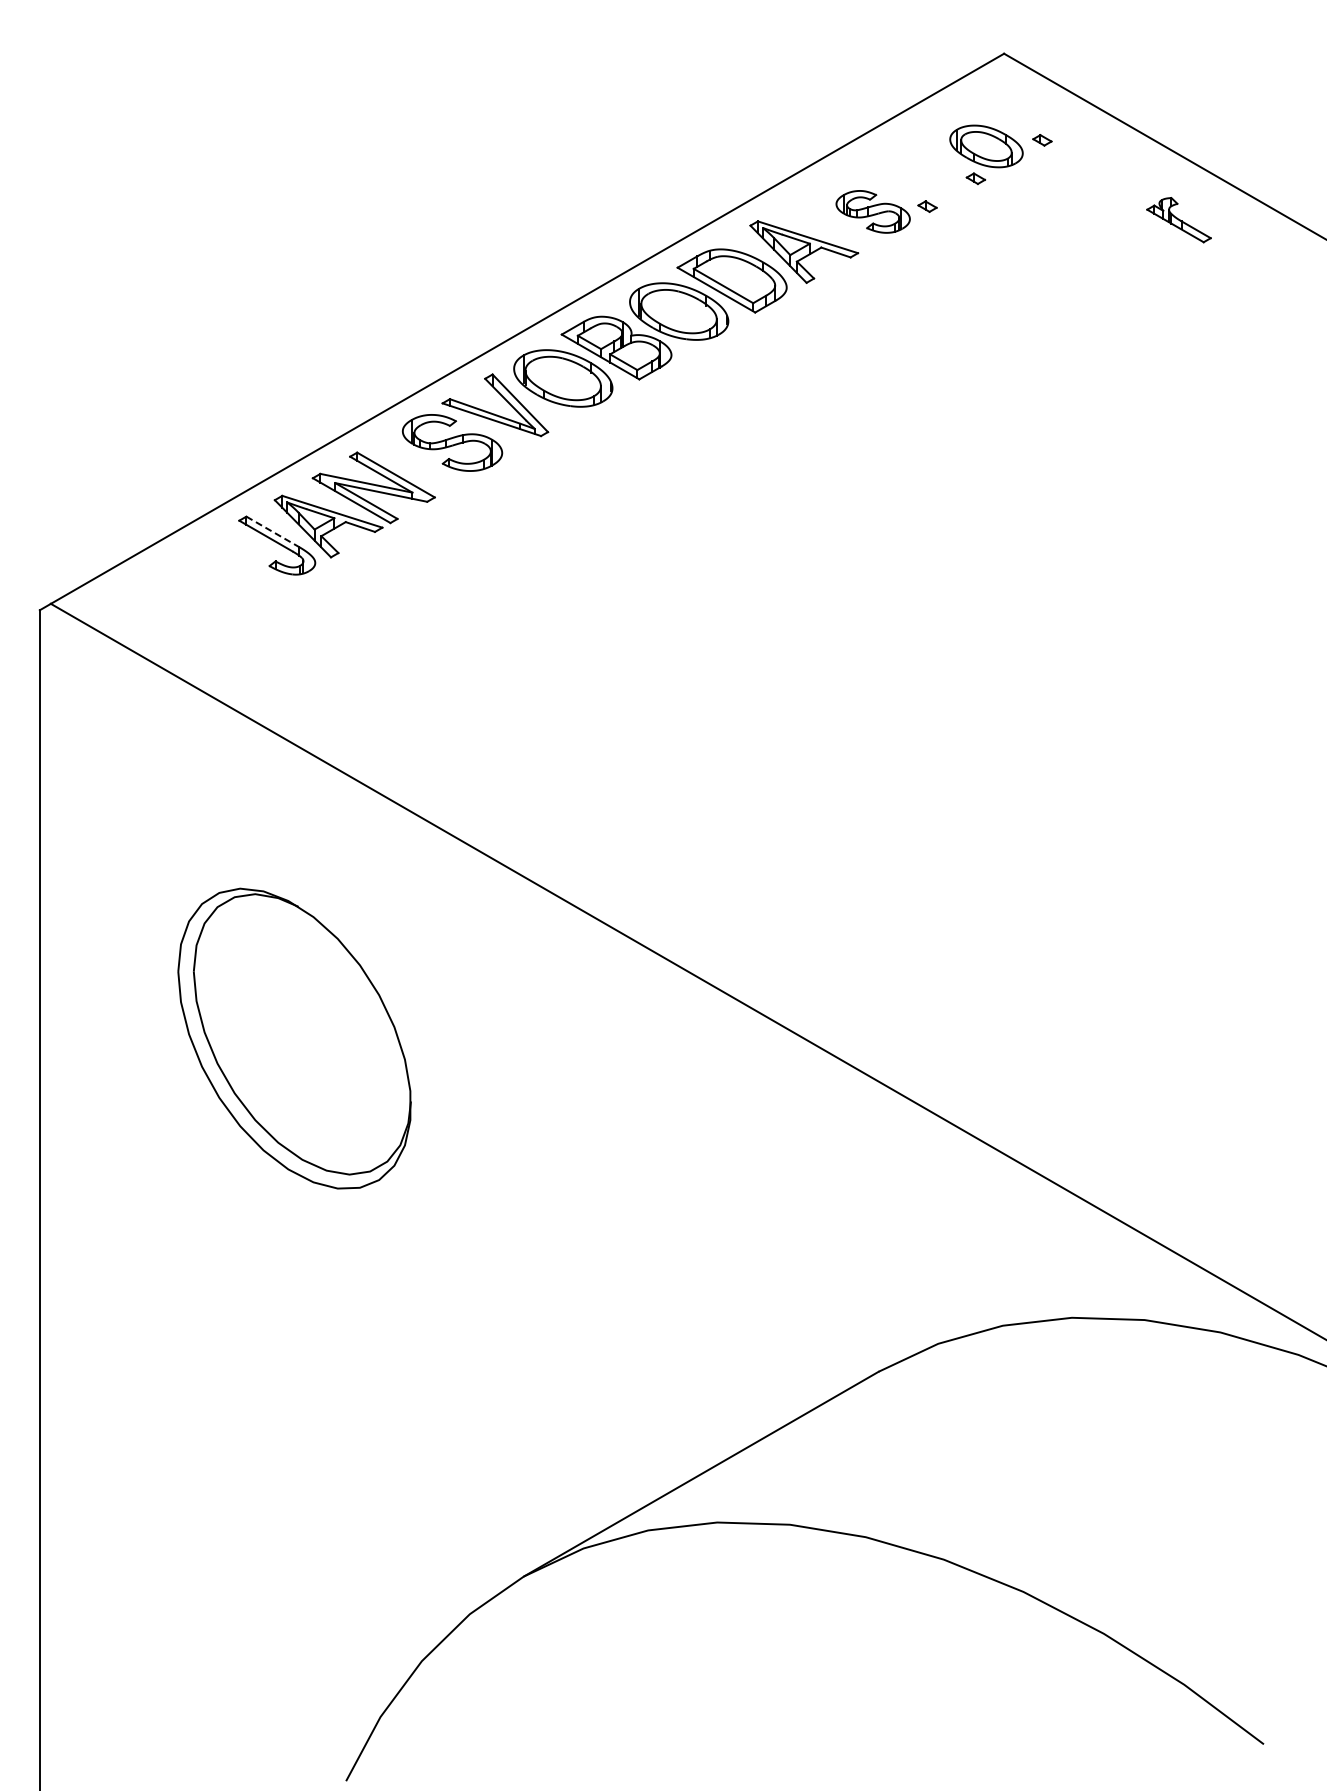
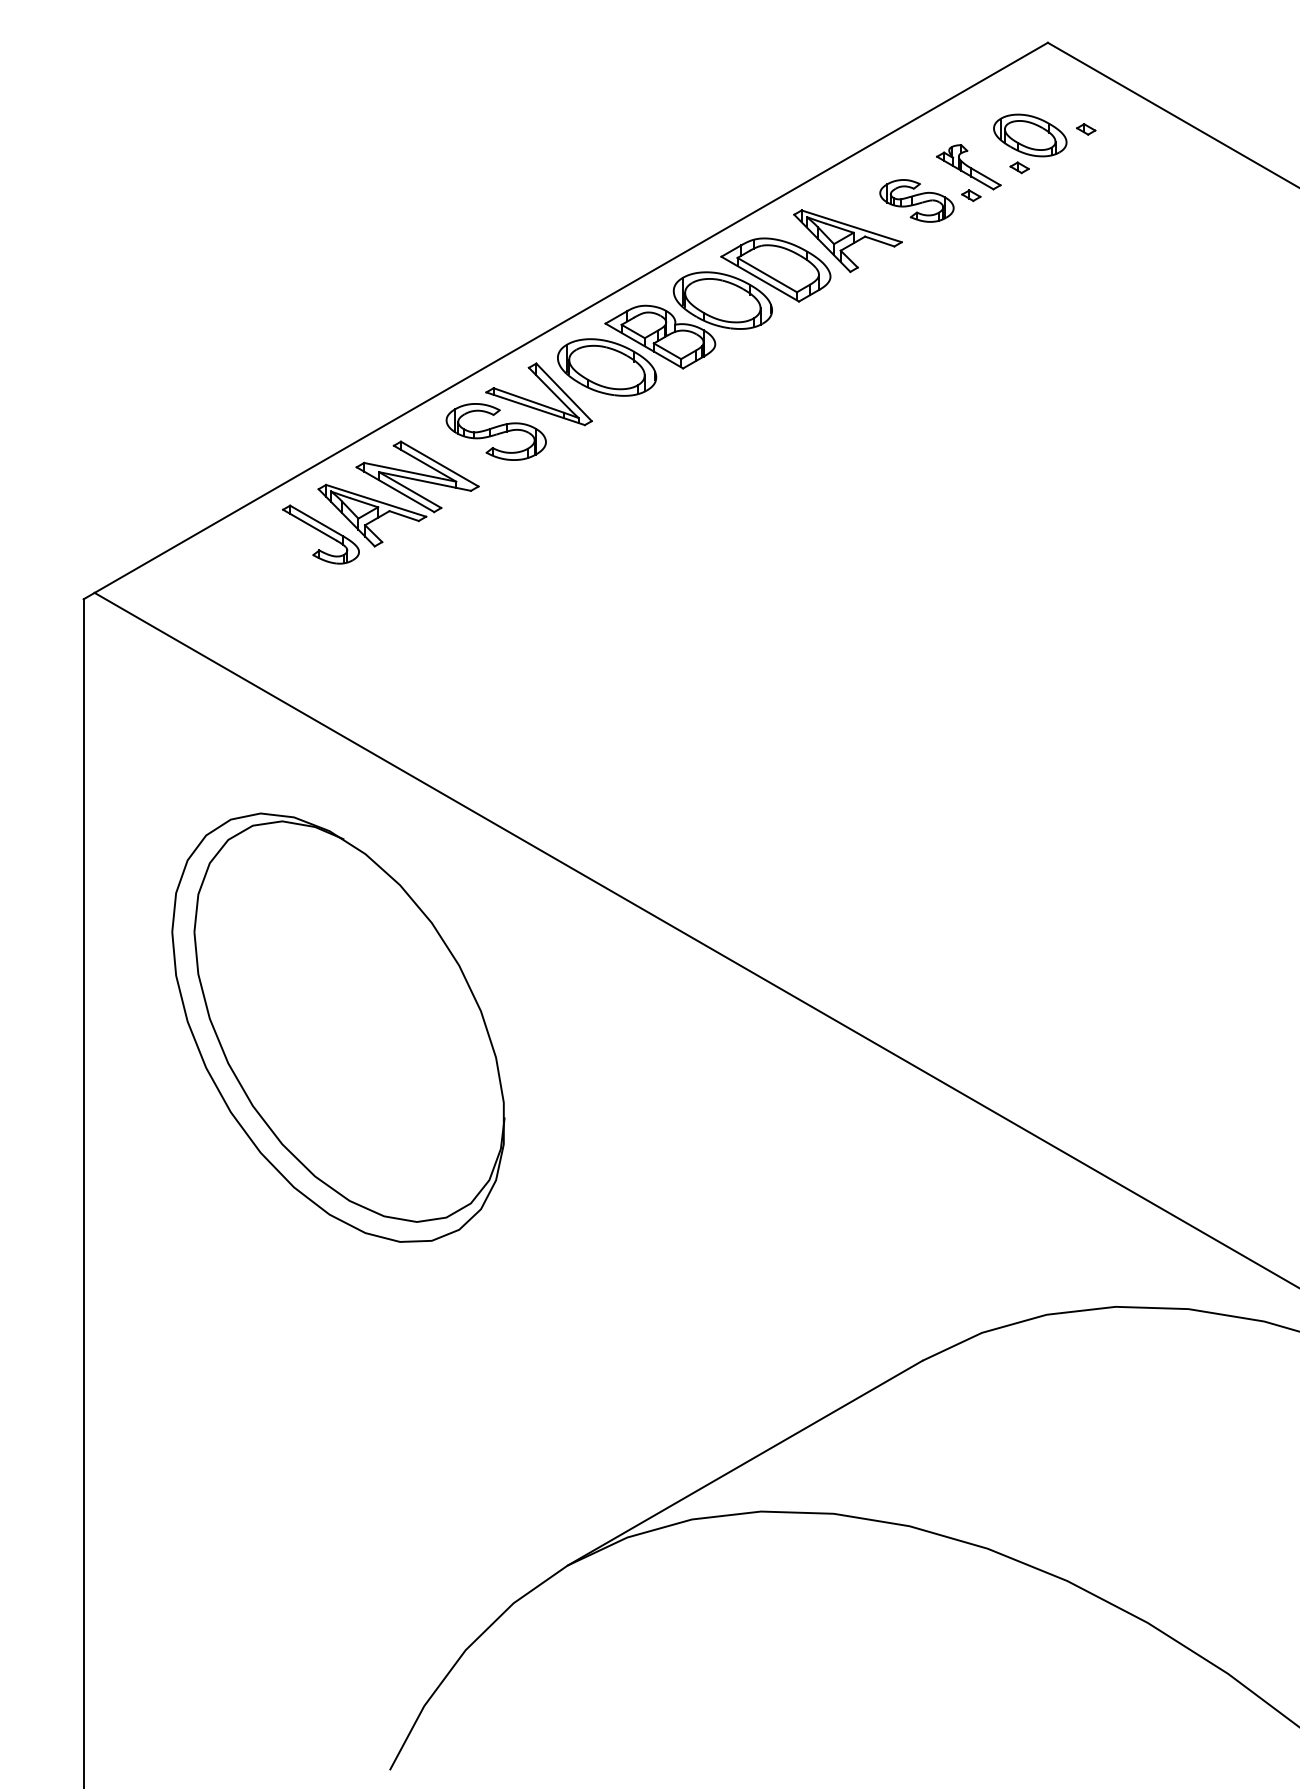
part: (1178, 220) -> (968, 167), moved
line: (273, 532) -> (317, 521), dashed -> solid
part: (294, 1038) -> (338, 1027), size x1.43

